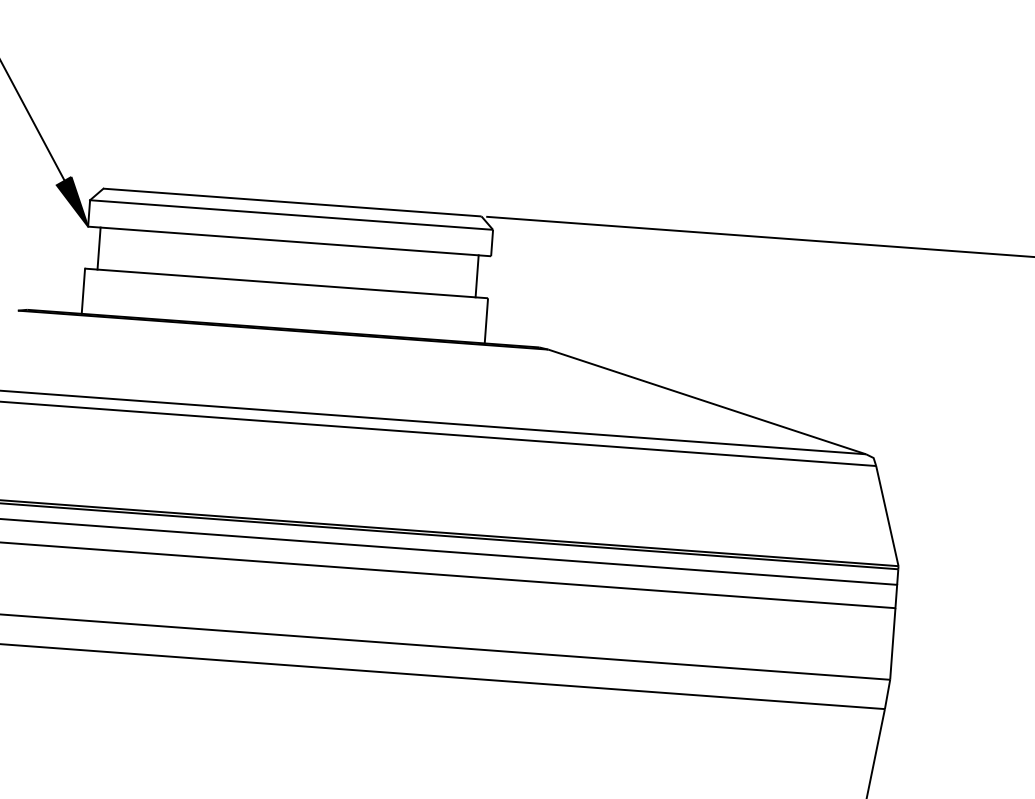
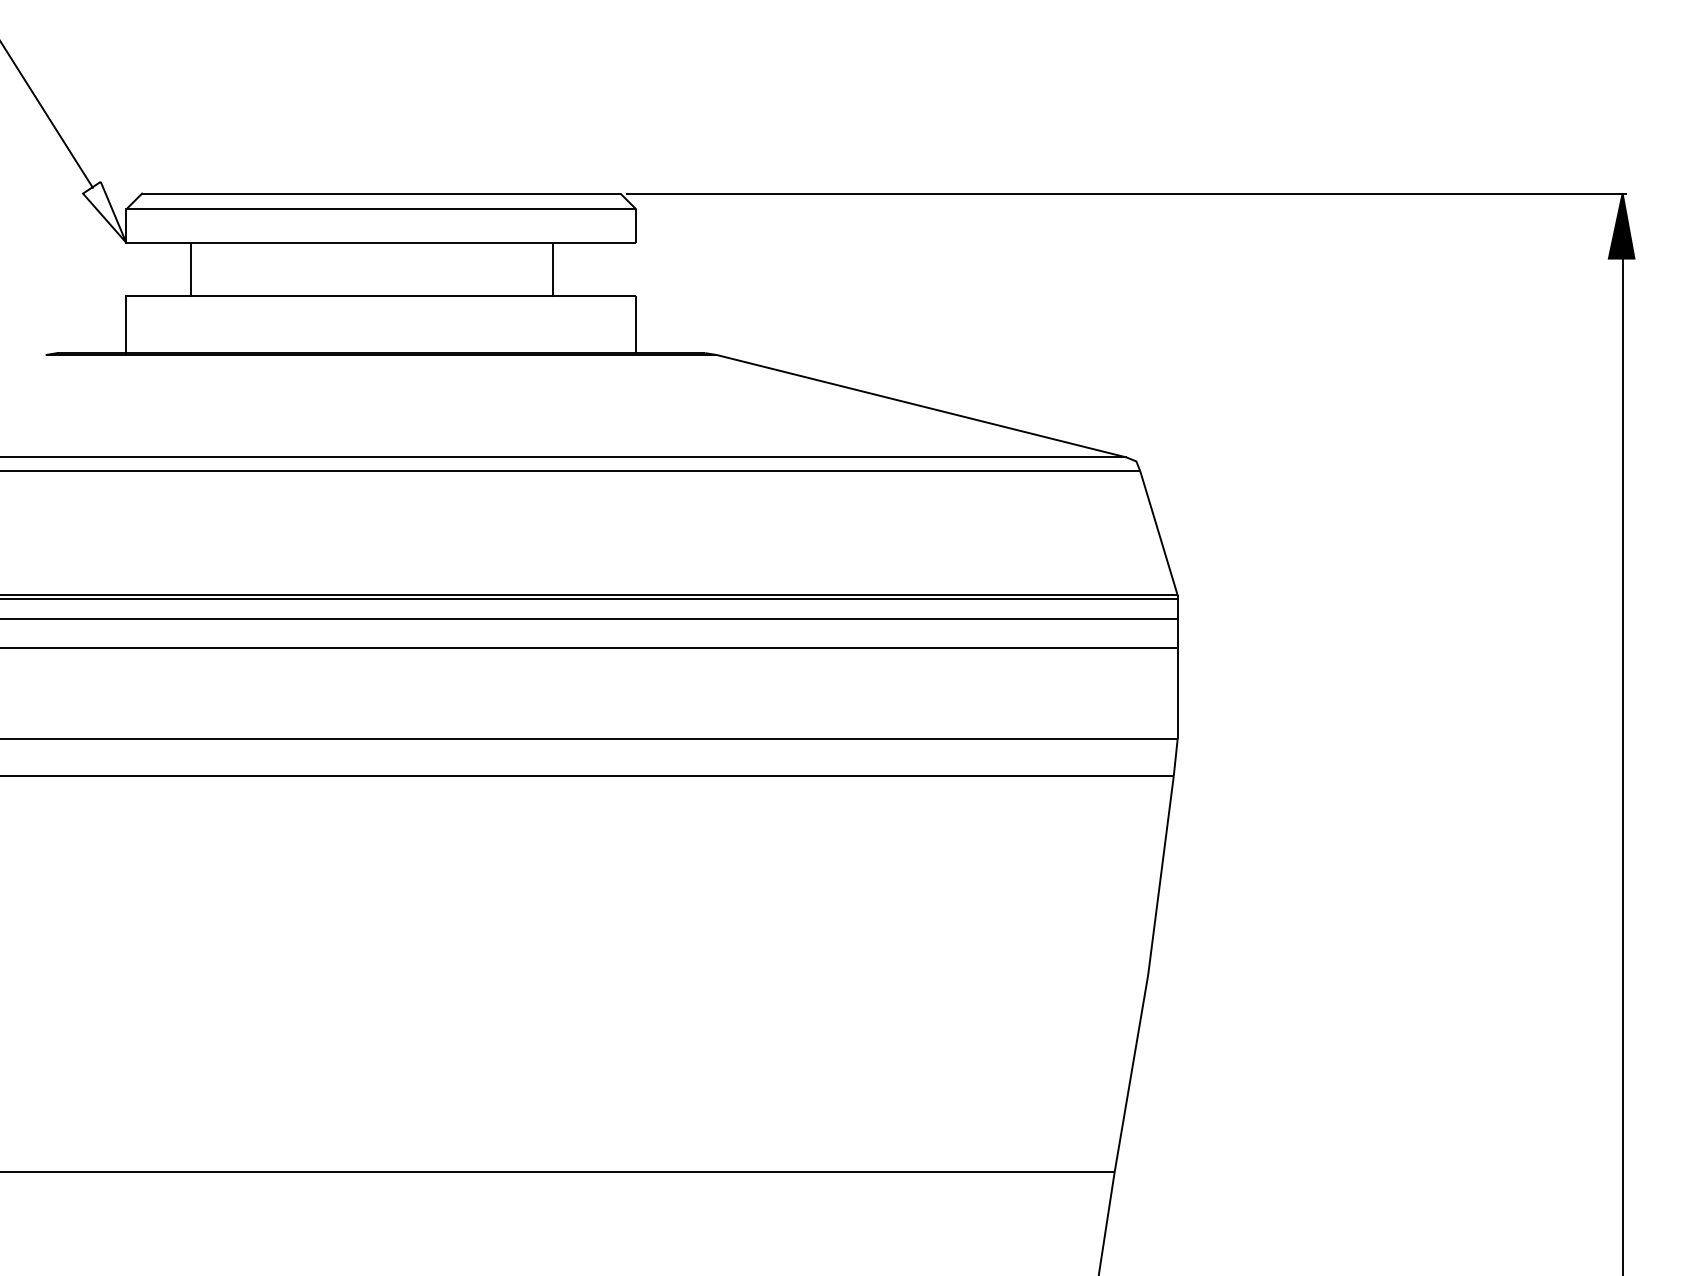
fill: (72, 200) -> (104, 211), removed
line: (99, 247) -> (191, 268), moved
line: (477, 275) -> (552, 268), moved

